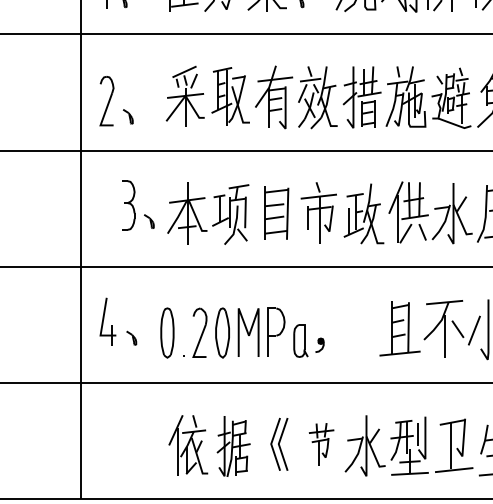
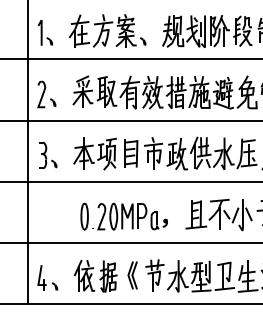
part: (138, 205) -> (48, 155), moved
part: (117, 321) -> (47, 277), moved
part: (241, 332) -> (123, 216), moved
part: (320, 444) -> (154, 275), size x1.43

